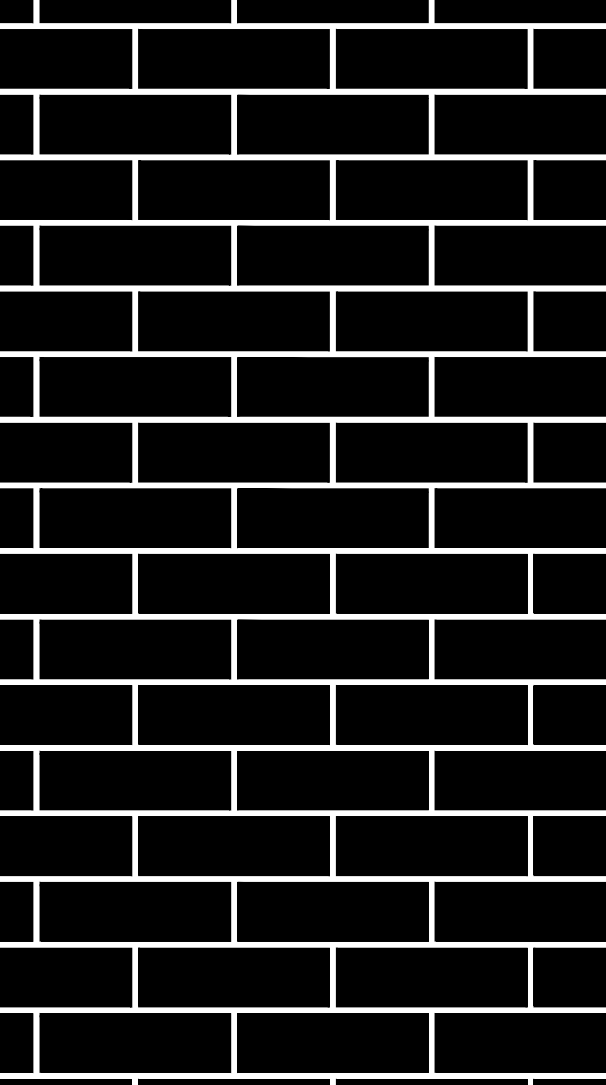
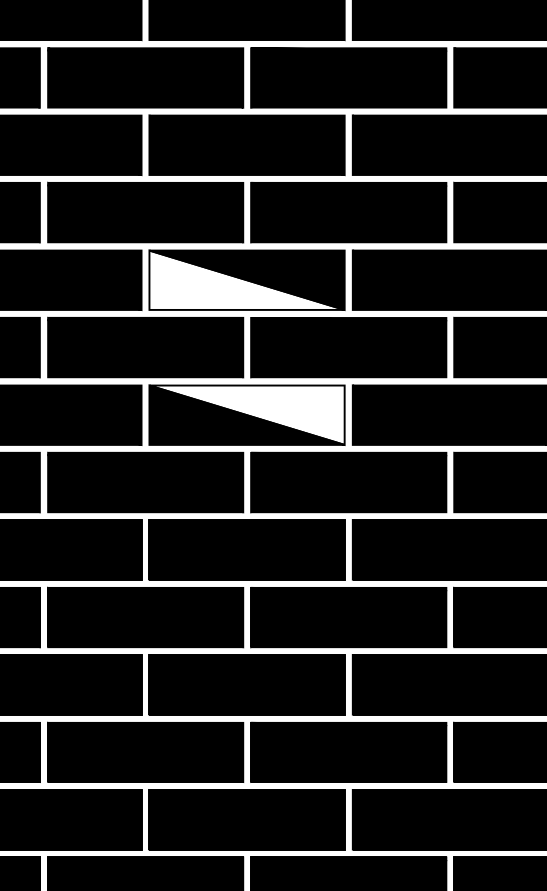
fill: (233, 321) -> (246, 280), removed
fill: (233, 452) -> (246, 415), removed

